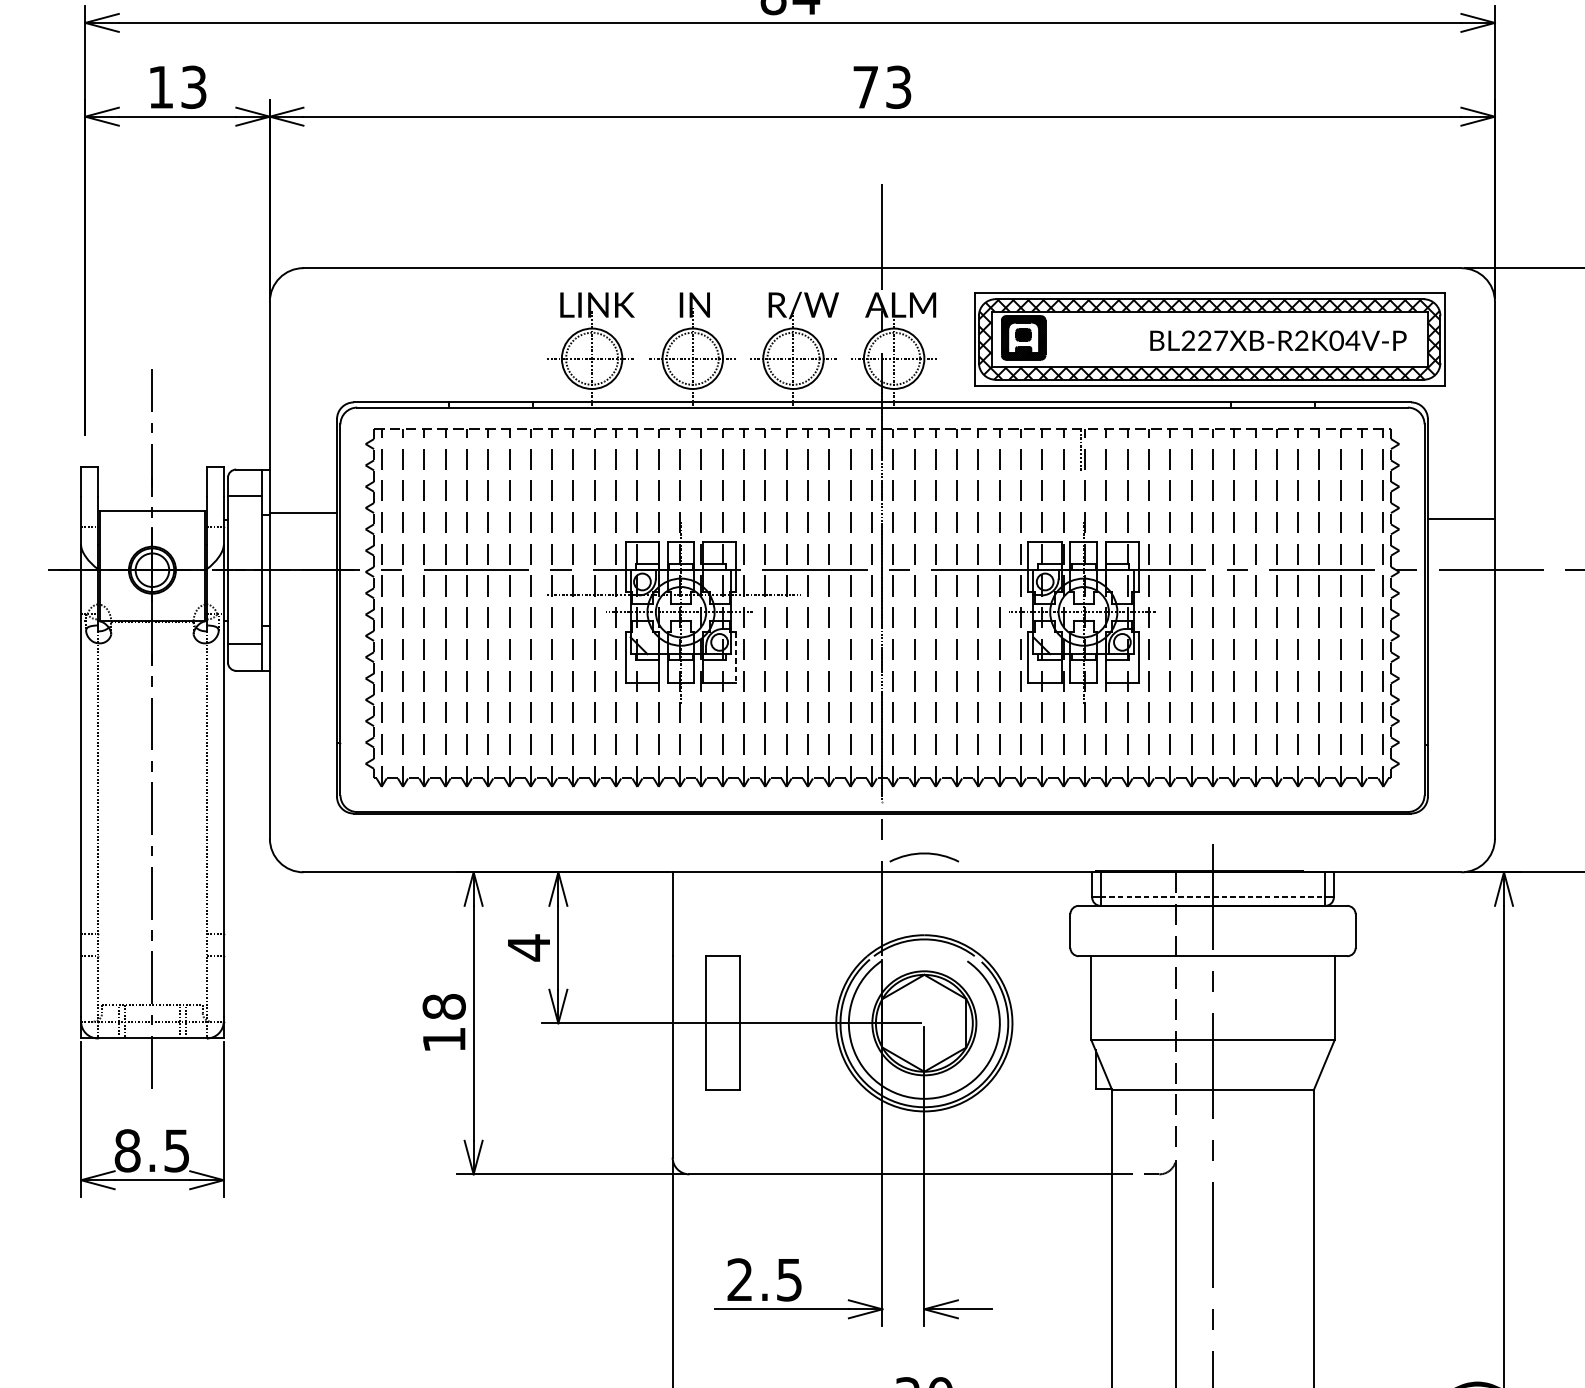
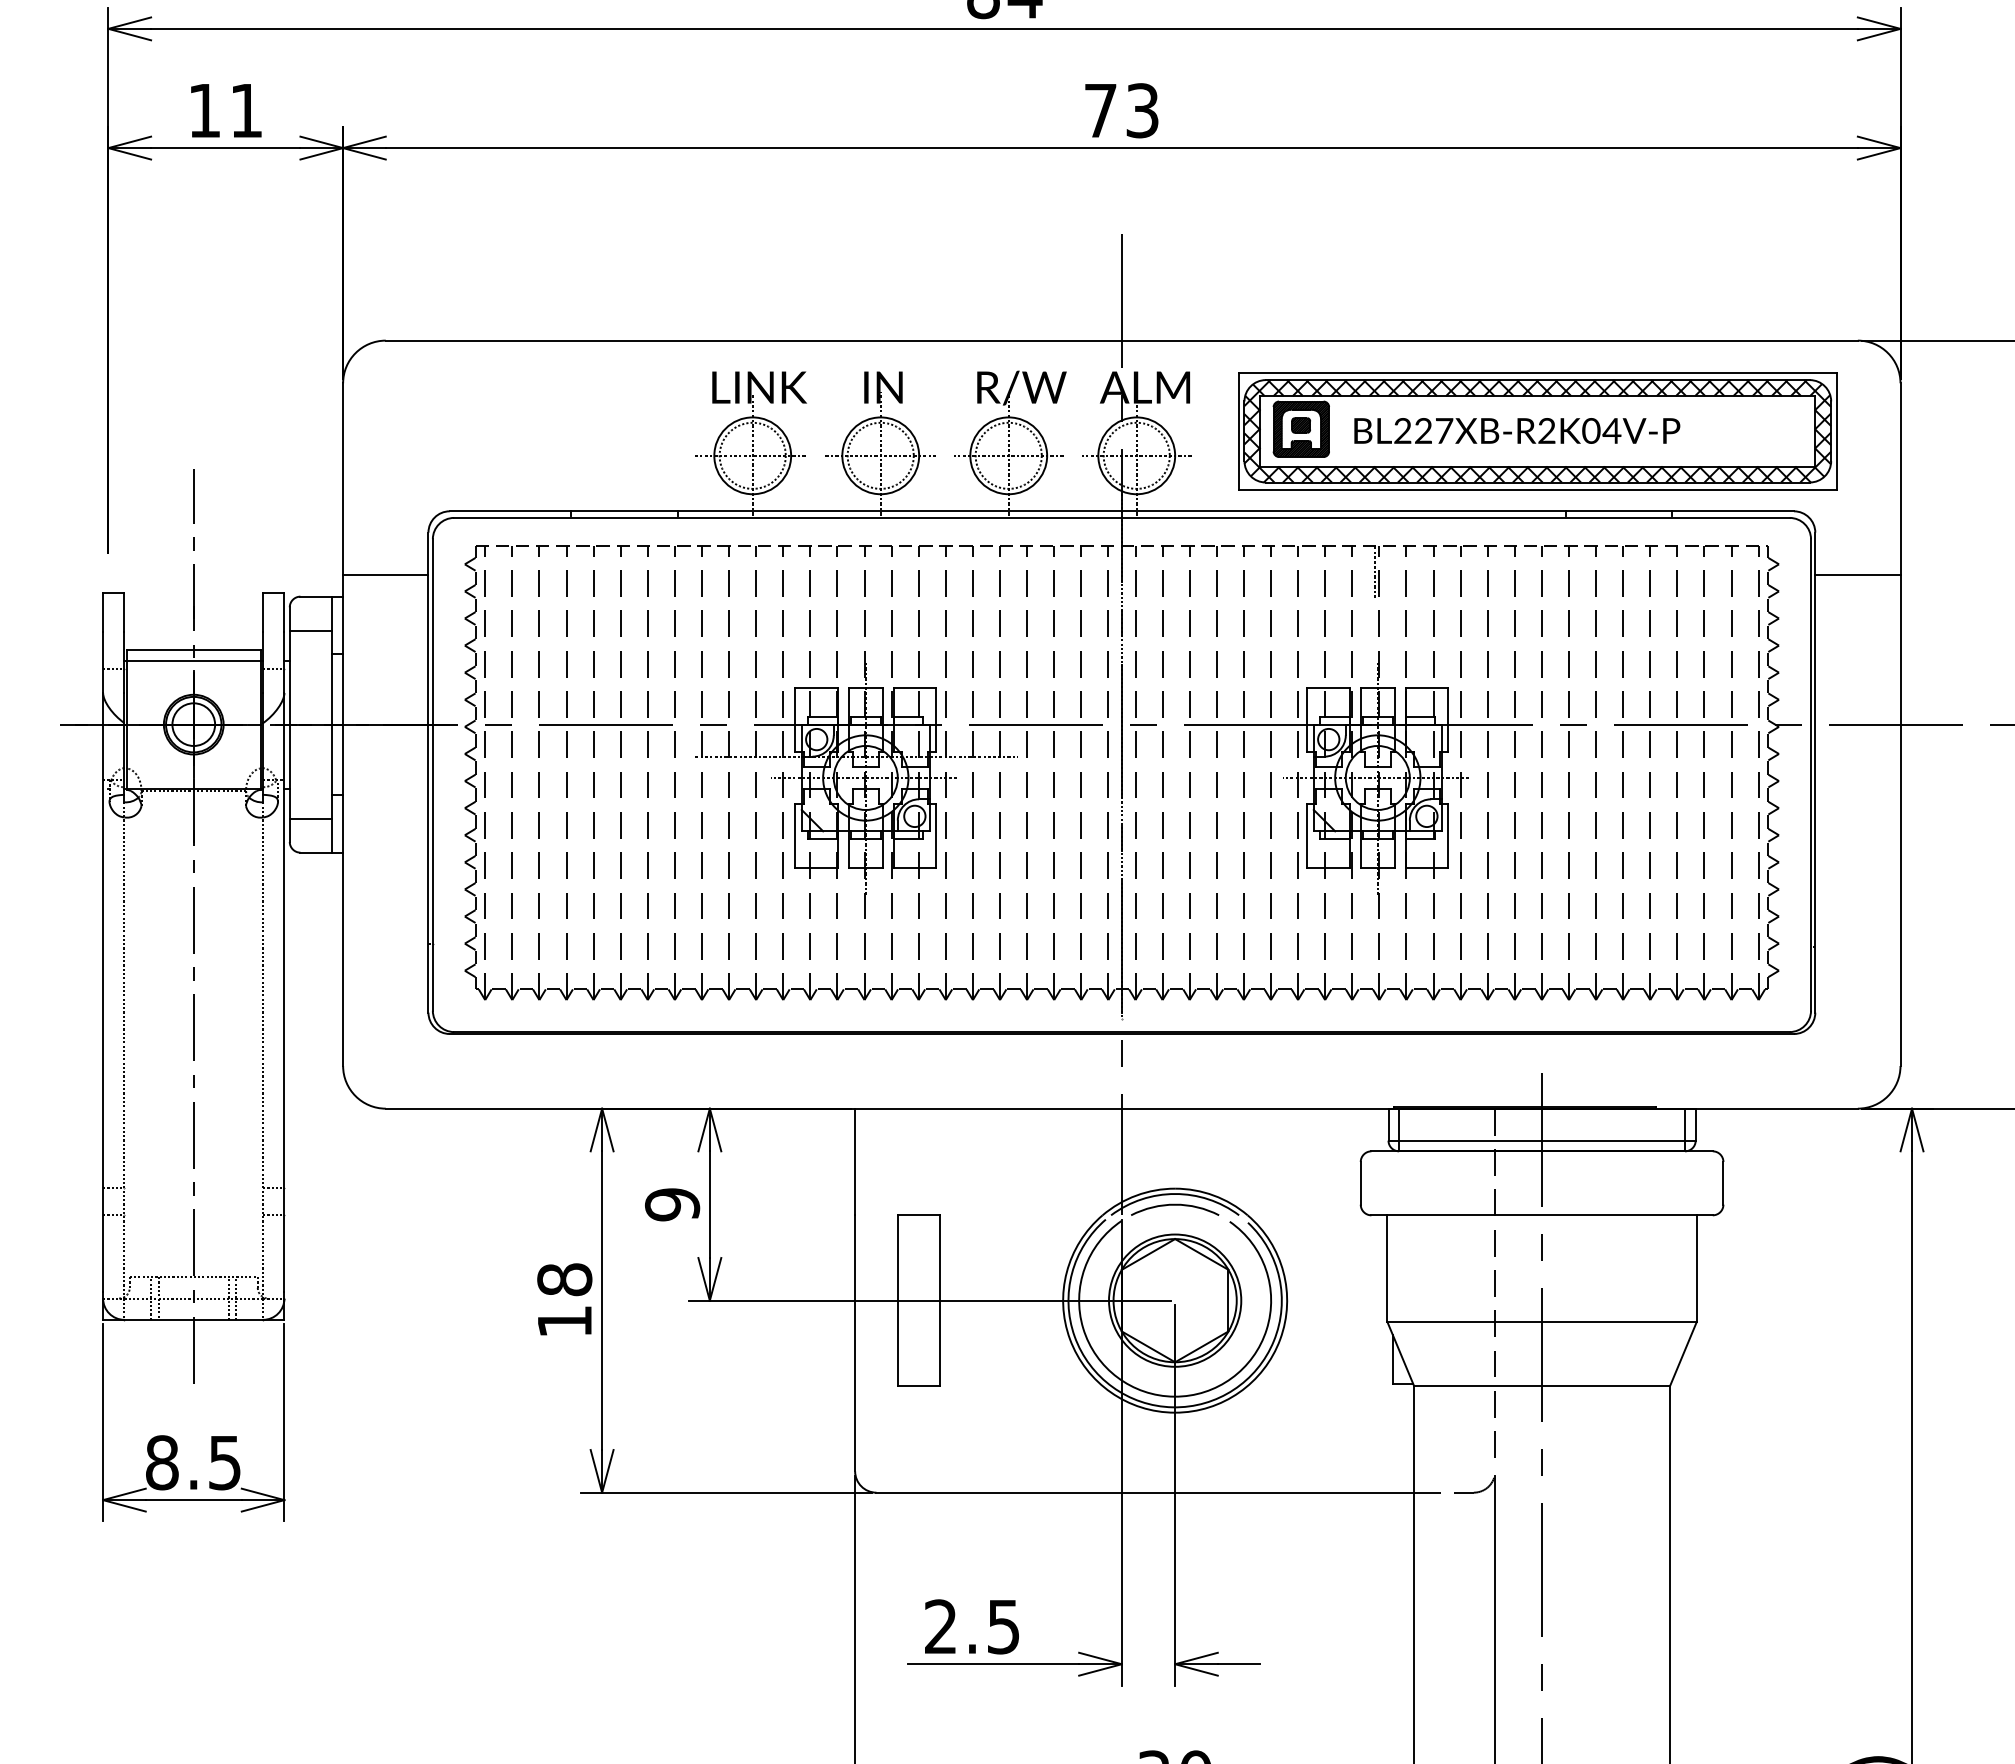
text: (193, 87) -> (246, 110), 13 -> 11
text: (1278, 340) -> (1517, 430), moved
line: (303, 513) -> (385, 575), moved
line: (1461, 518) -> (1857, 575), moved
line: (152, 519) -> (193, 660), added
line: (736, 658) -> (936, 836), dashed -> solid
arc: (924, 854) -> (1175, 1205), moved
line: (1213, 897) -> (1542, 1140), dashed -> solid
text: (528, 947) -> (672, 1204), 4 -> 9

